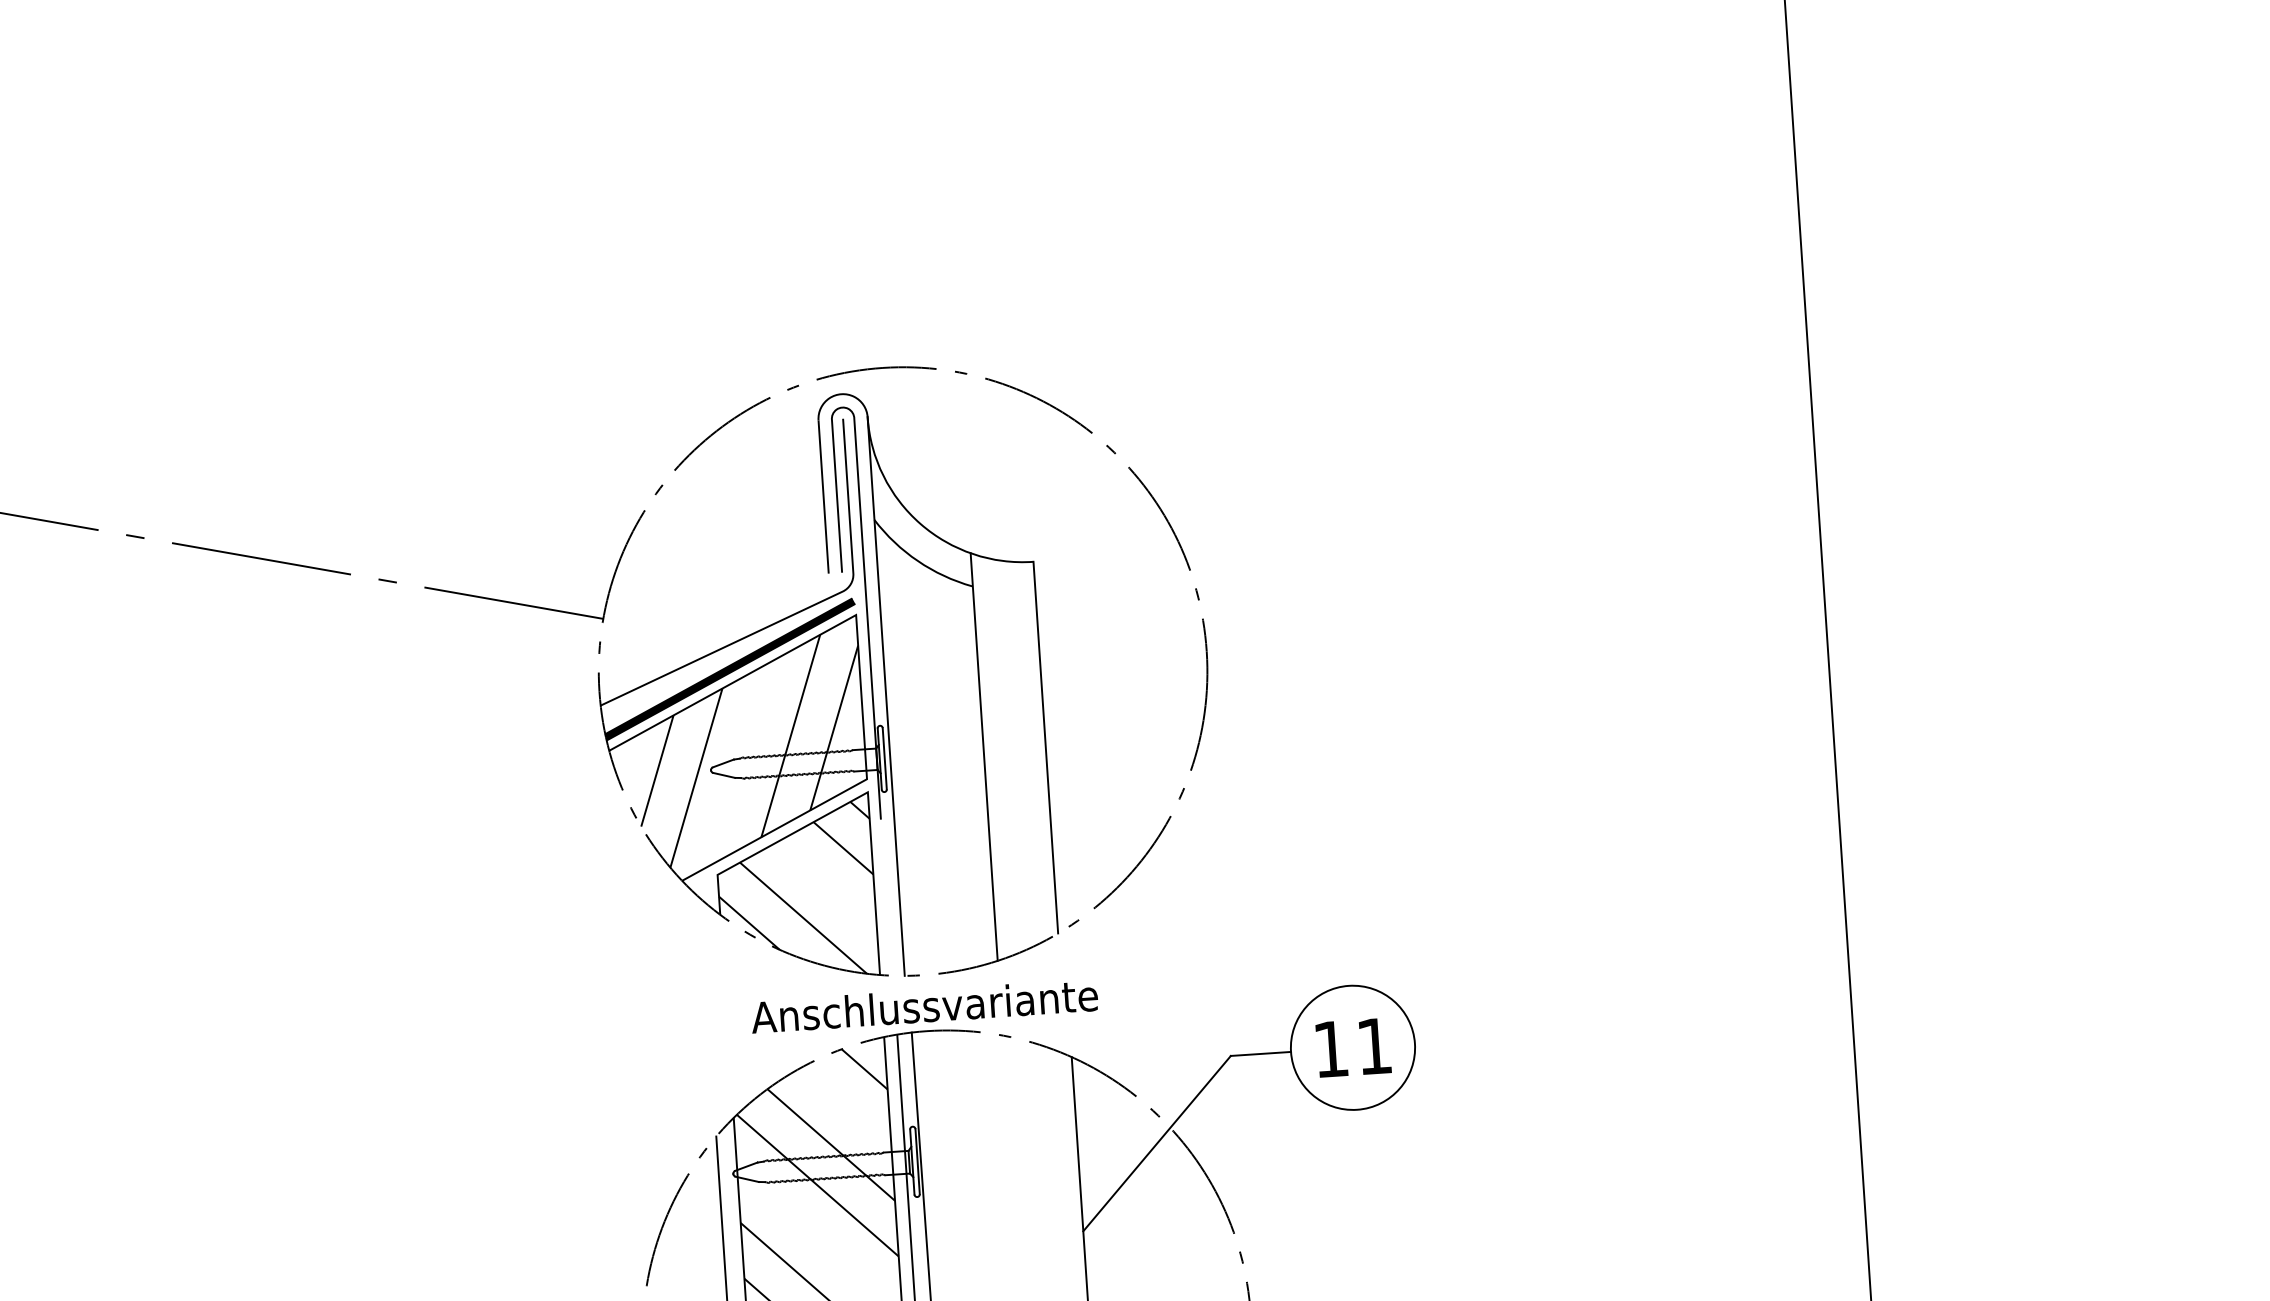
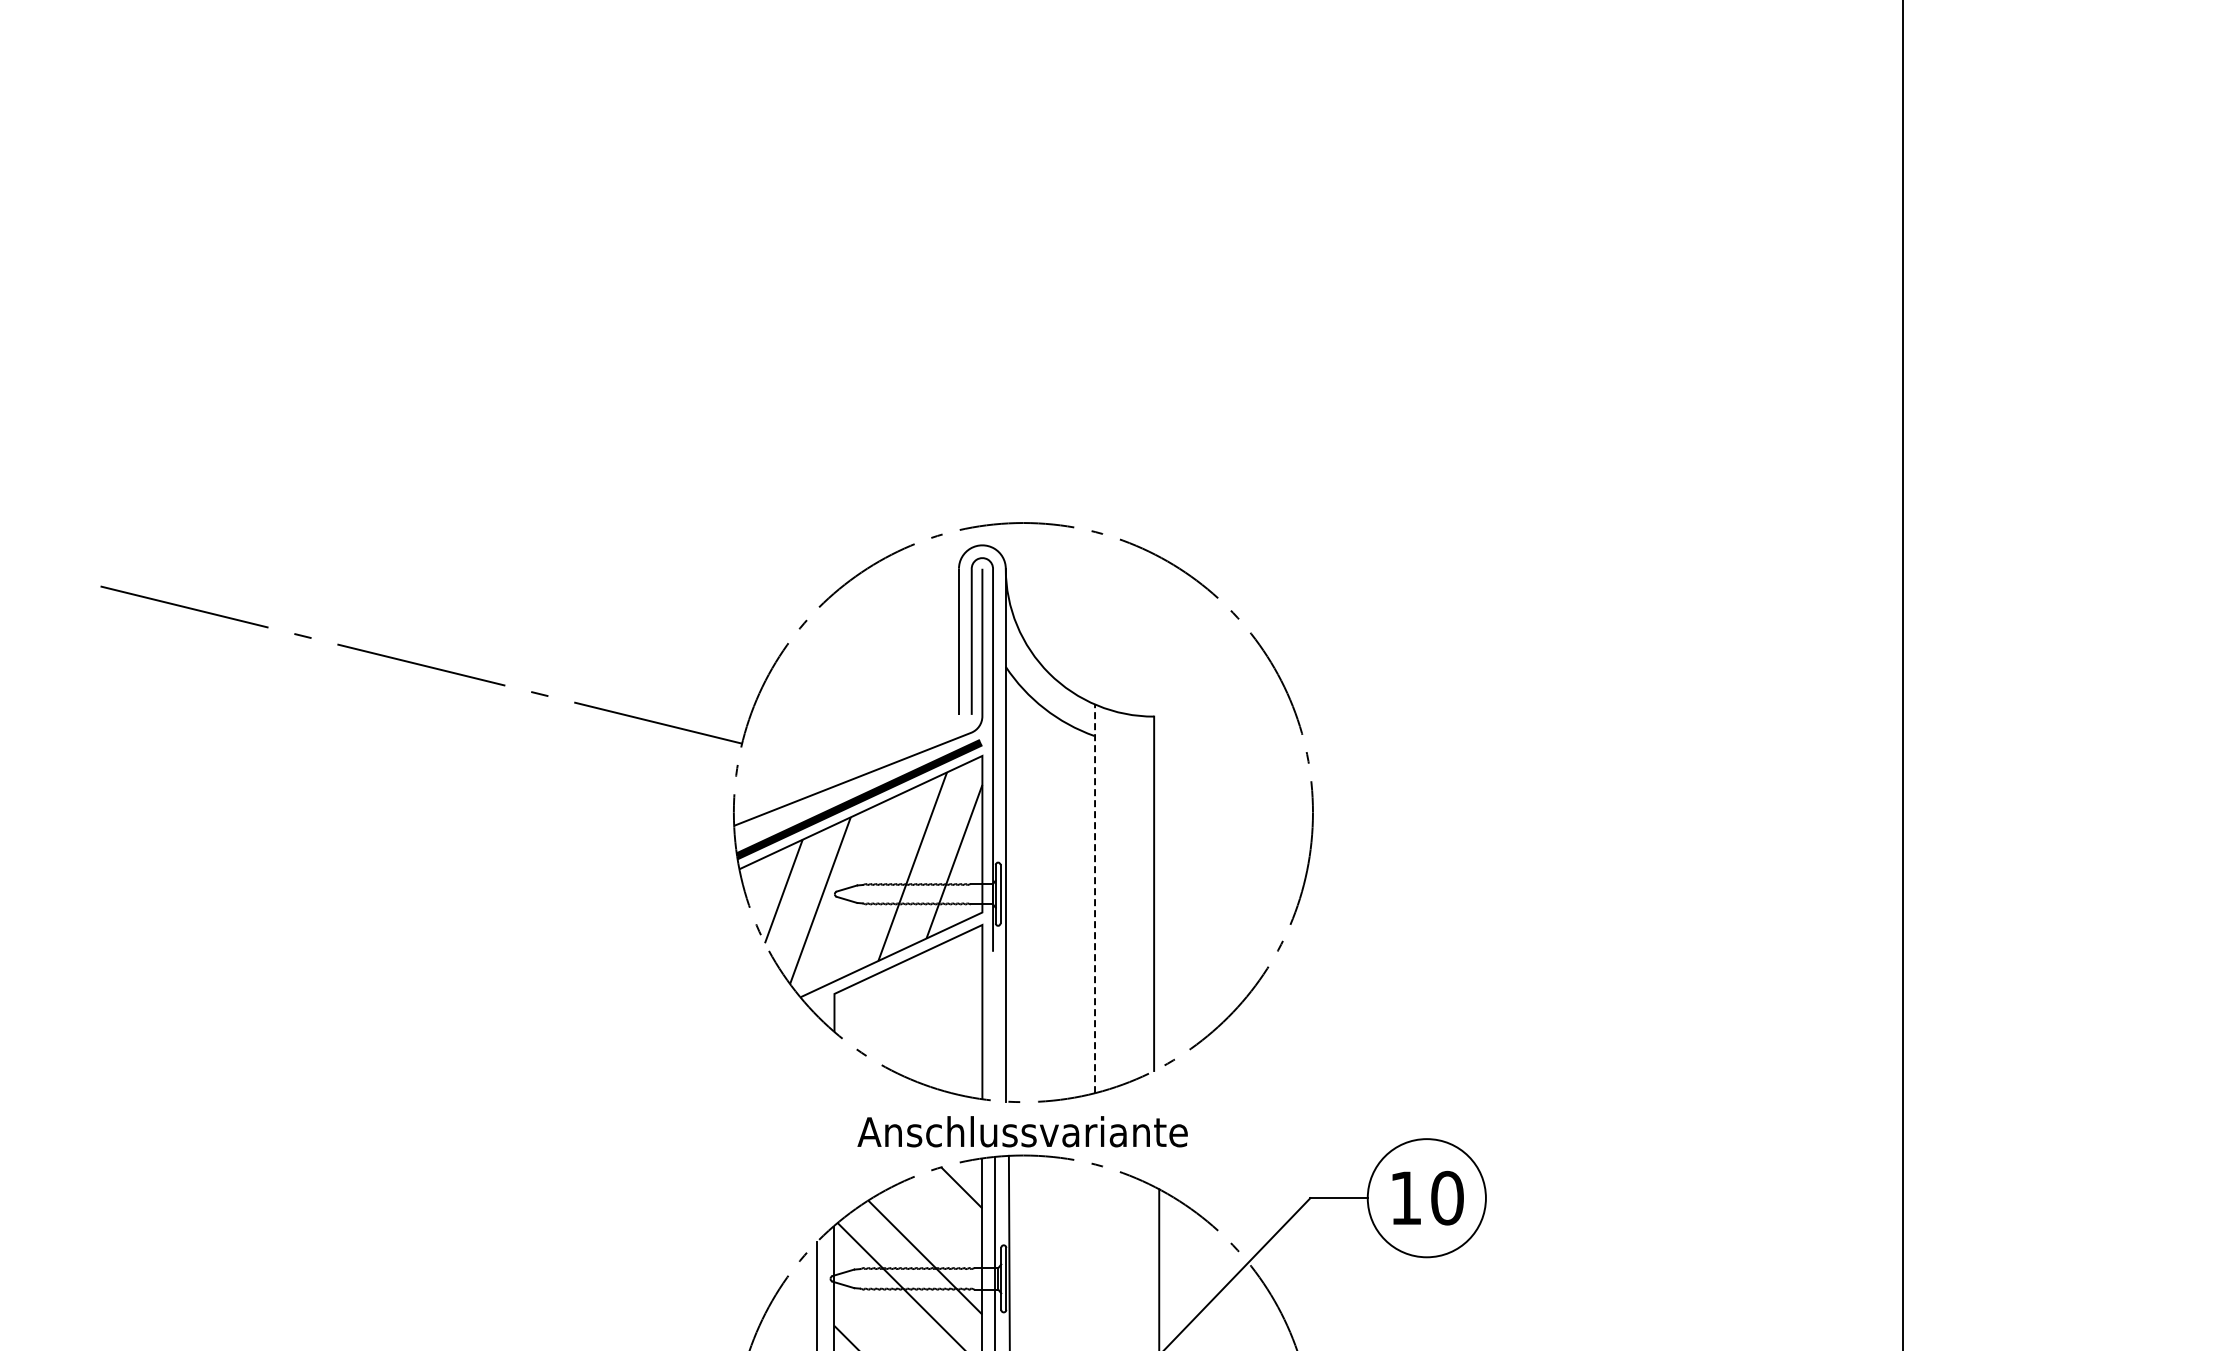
line: (984, 756) -> (1095, 898), solid -> dashed
hatch: (796, 892) -> (908, 1015), removed
text: (1374, 1045) -> (1447, 1197), 11 -> 10

